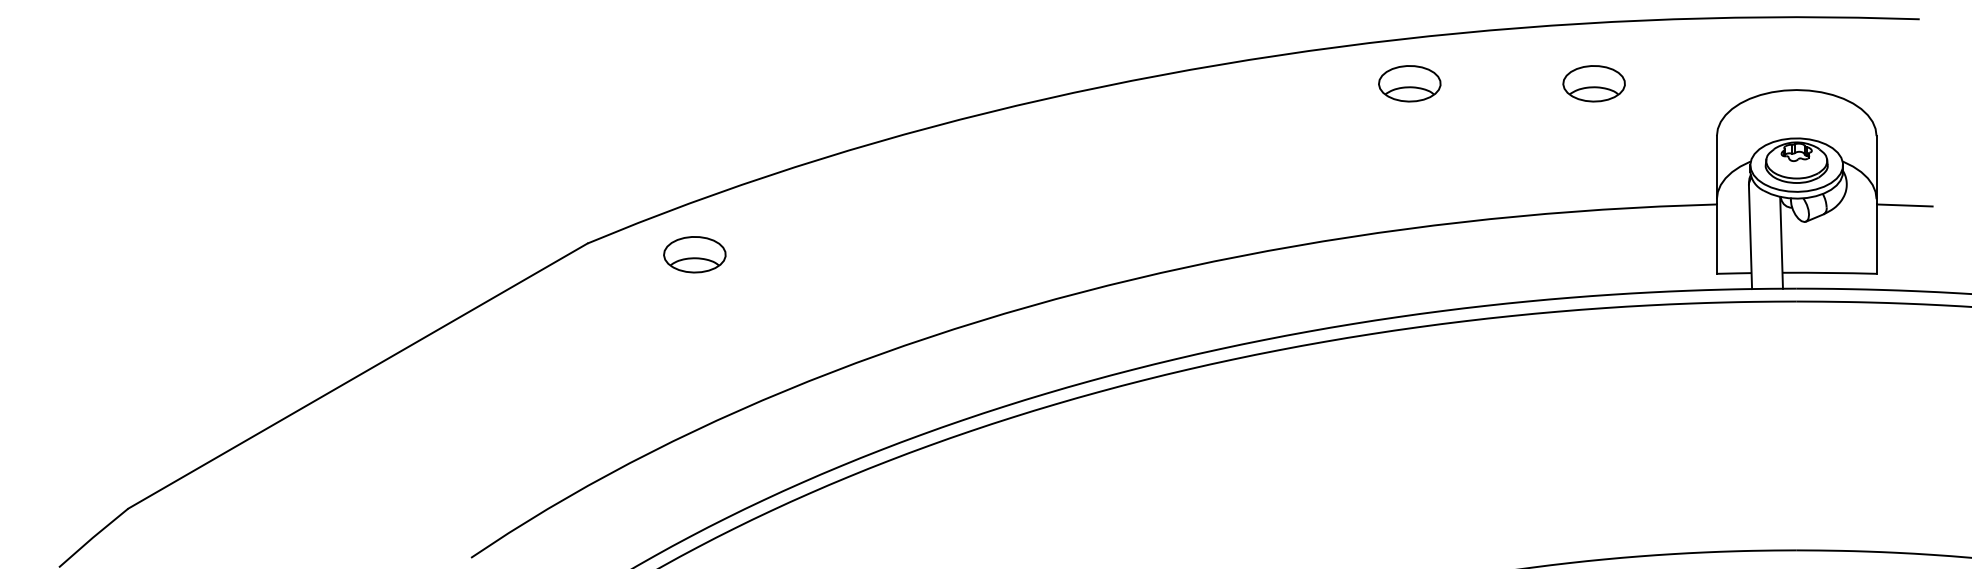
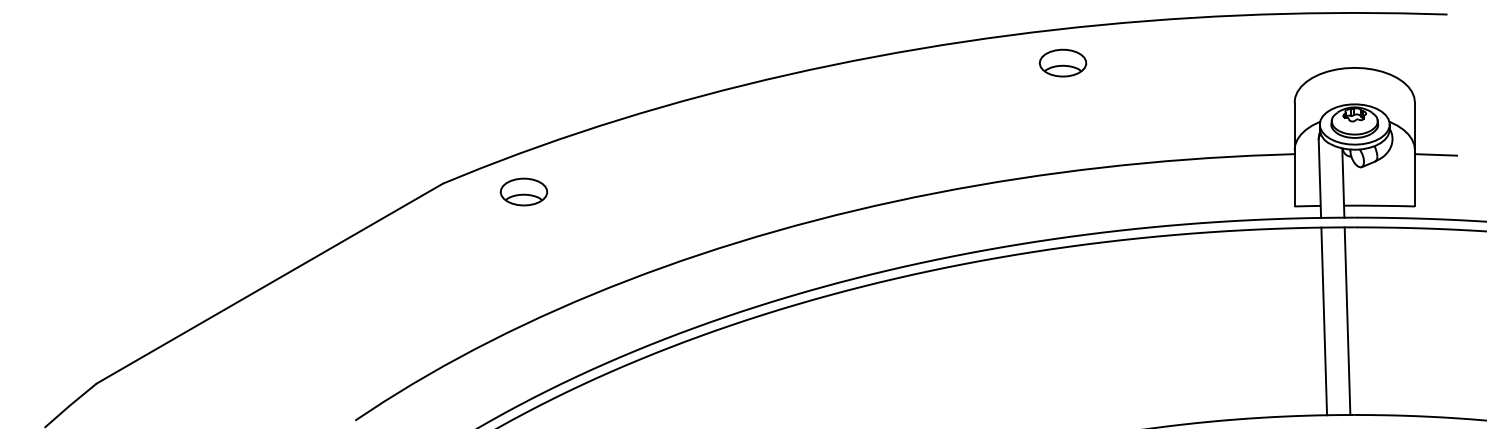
part: (1593, 82) -> (1201, 62), removed
line: (1756, 426) -> (1324, 321), added
line: (1787, 426) -> (1347, 321), added

